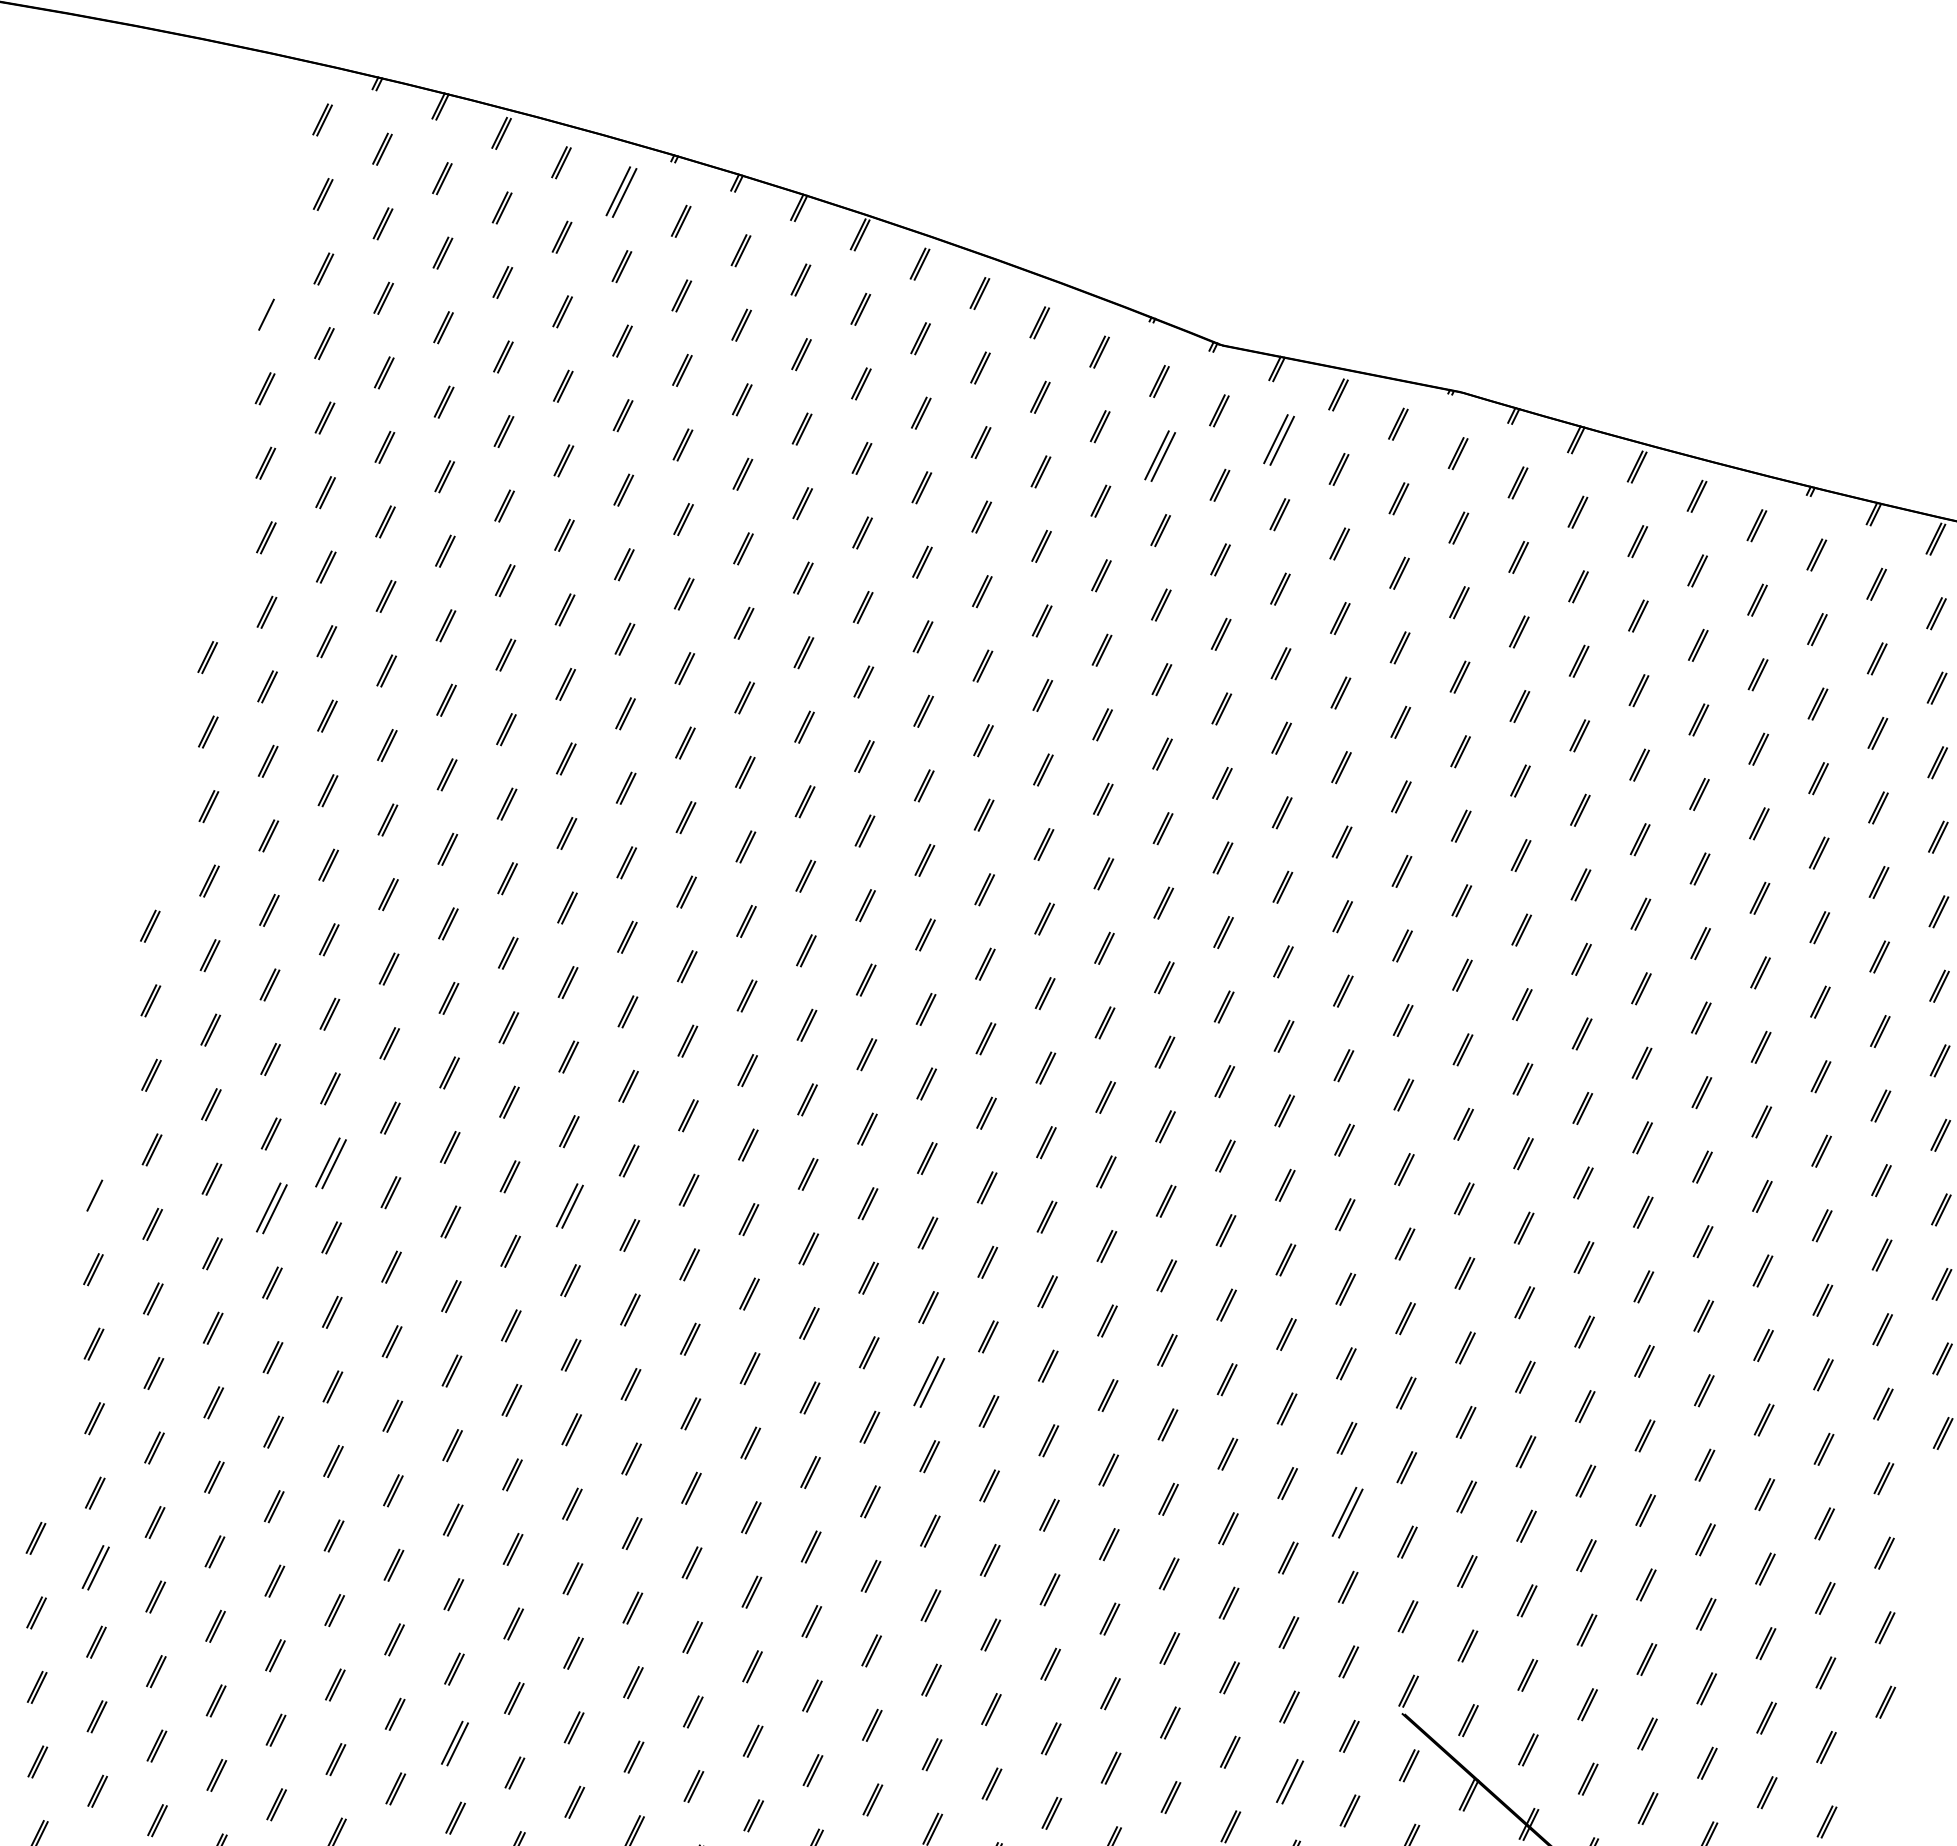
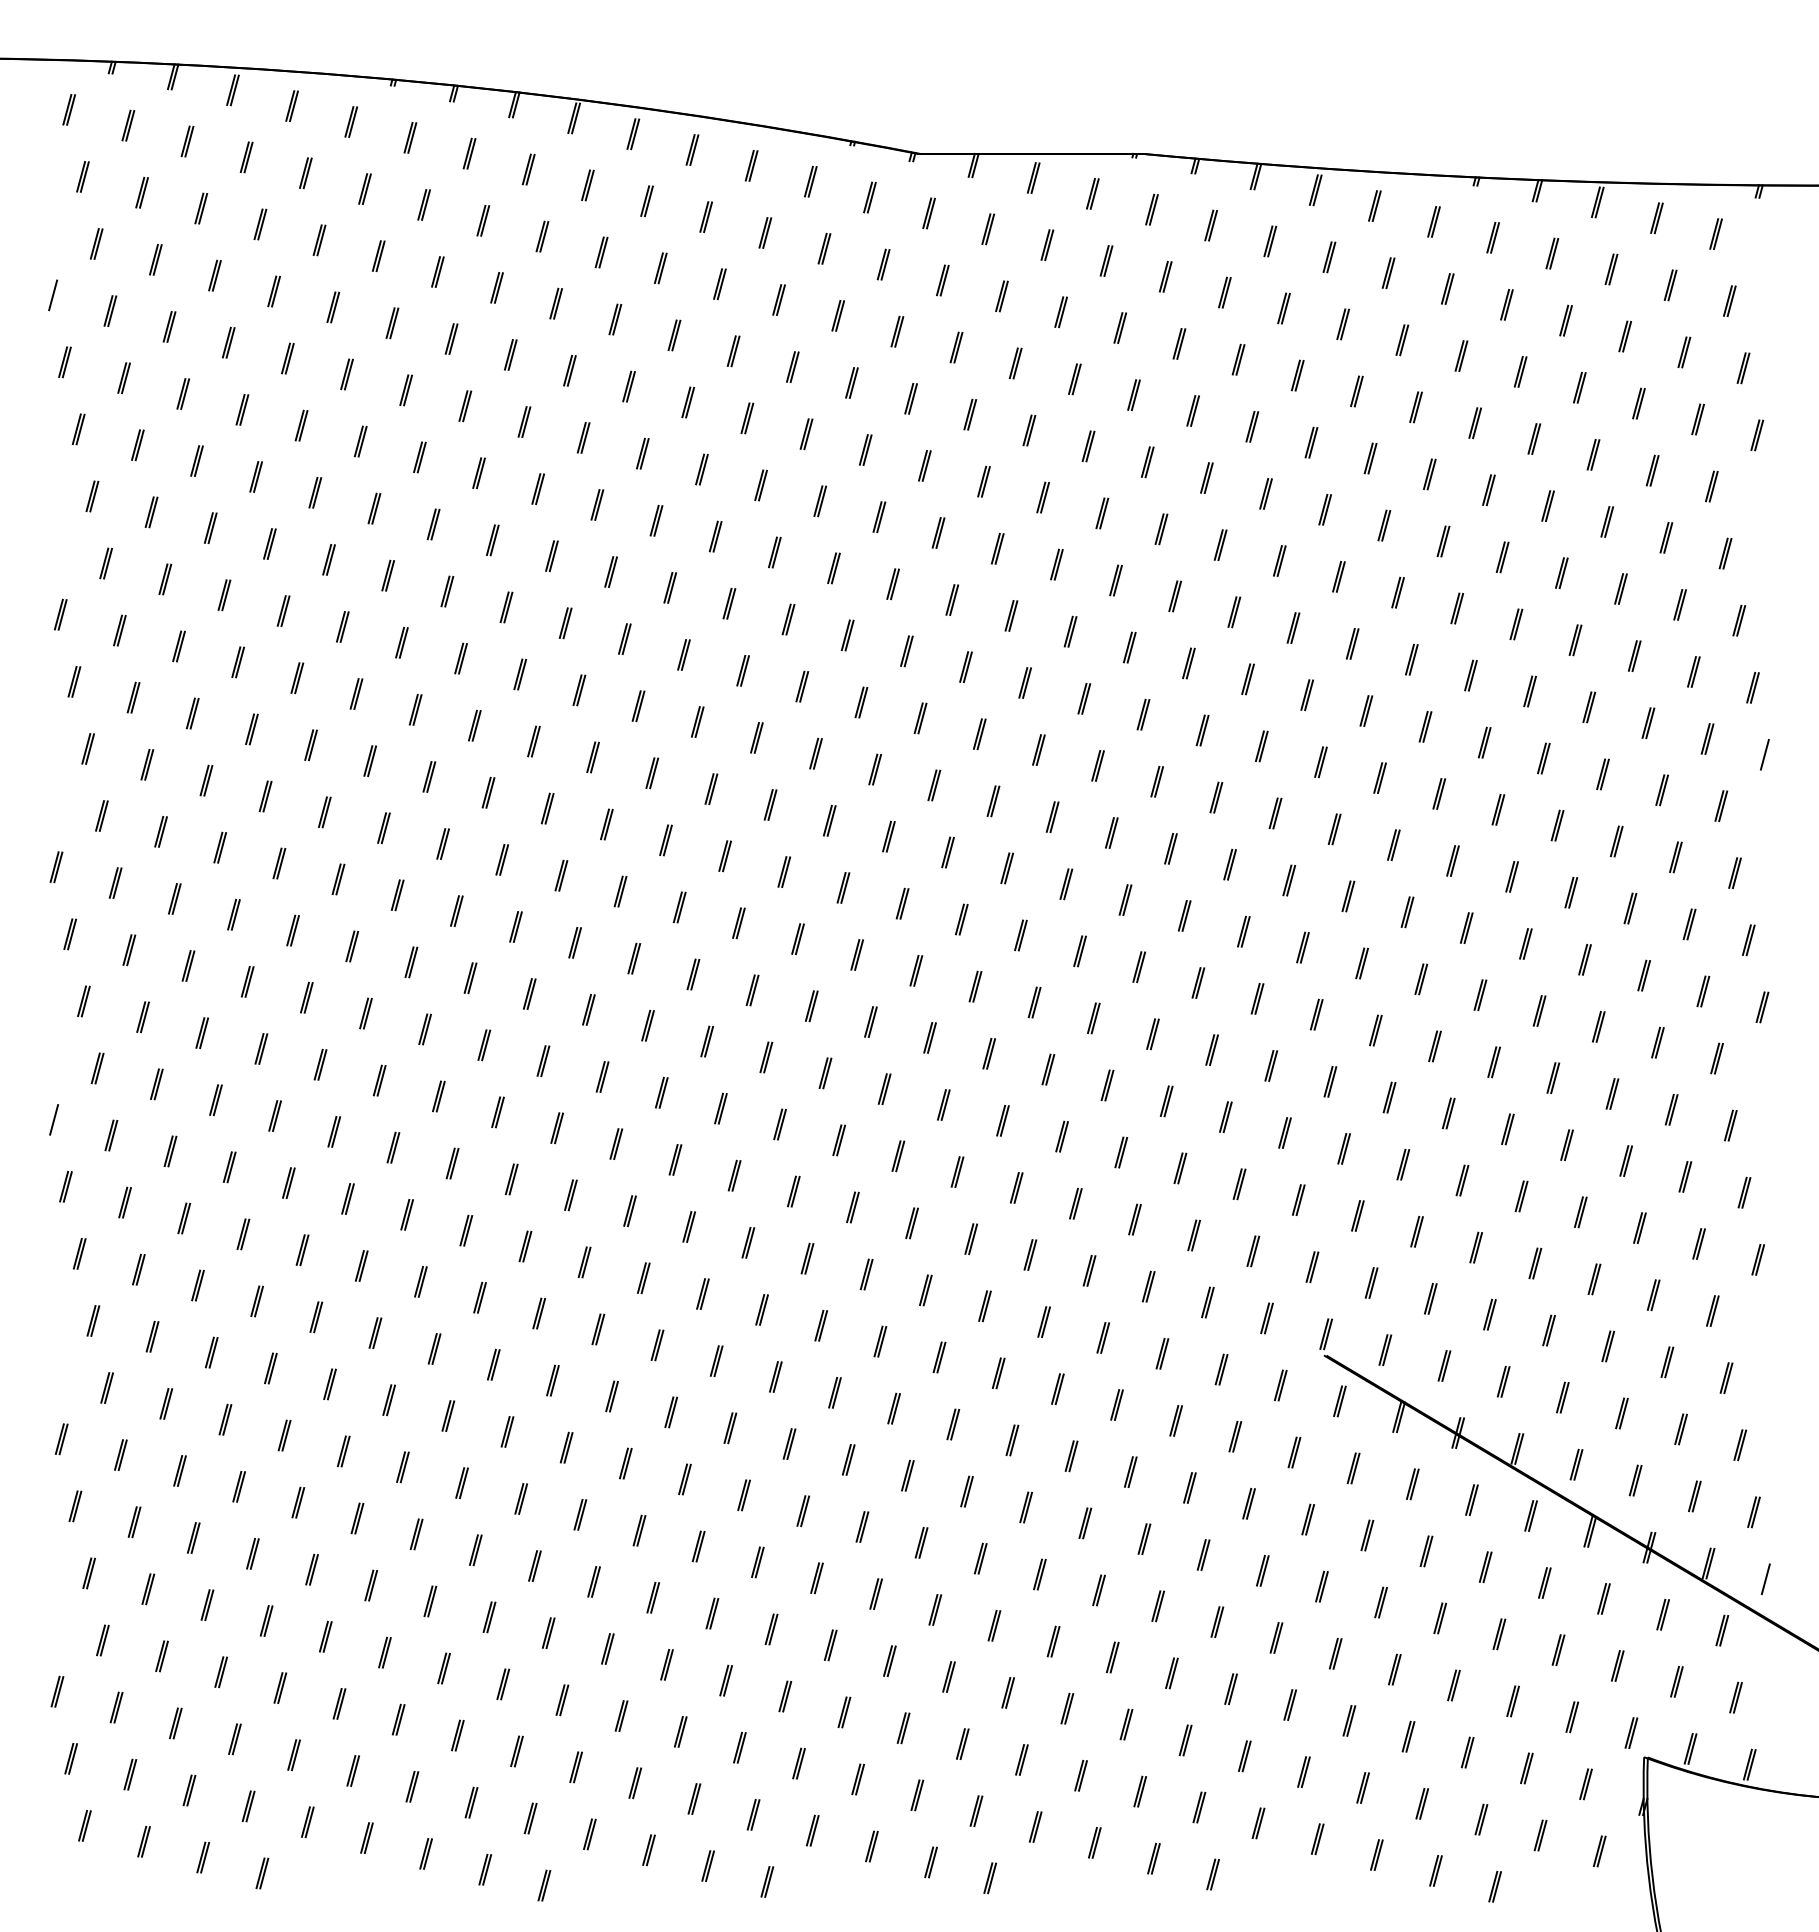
part: (620, 191) -> (350, 121), size x0.62
part: (1279, 440) -> (988, 229), size x0.62
part: (1159, 455) -> (883, 264), size x0.62
part: (331, 1162) -> (261, 1048), size x0.62
part: (570, 1206) -> (484, 1045), size x0.71
part: (271, 1208) -> (215, 1100), size x0.62
part: (928, 1382) -> (838, 1140), size x0.62
part: (1347, 1513) -> (1239, 1184), size x0.62
part: (95, 1566) -> (120, 1454), size x0.71
part: (454, 1743) -> (475, 1550), size x0.71
part: (1290, 1781) -> (1235, 1436), size x0.71

